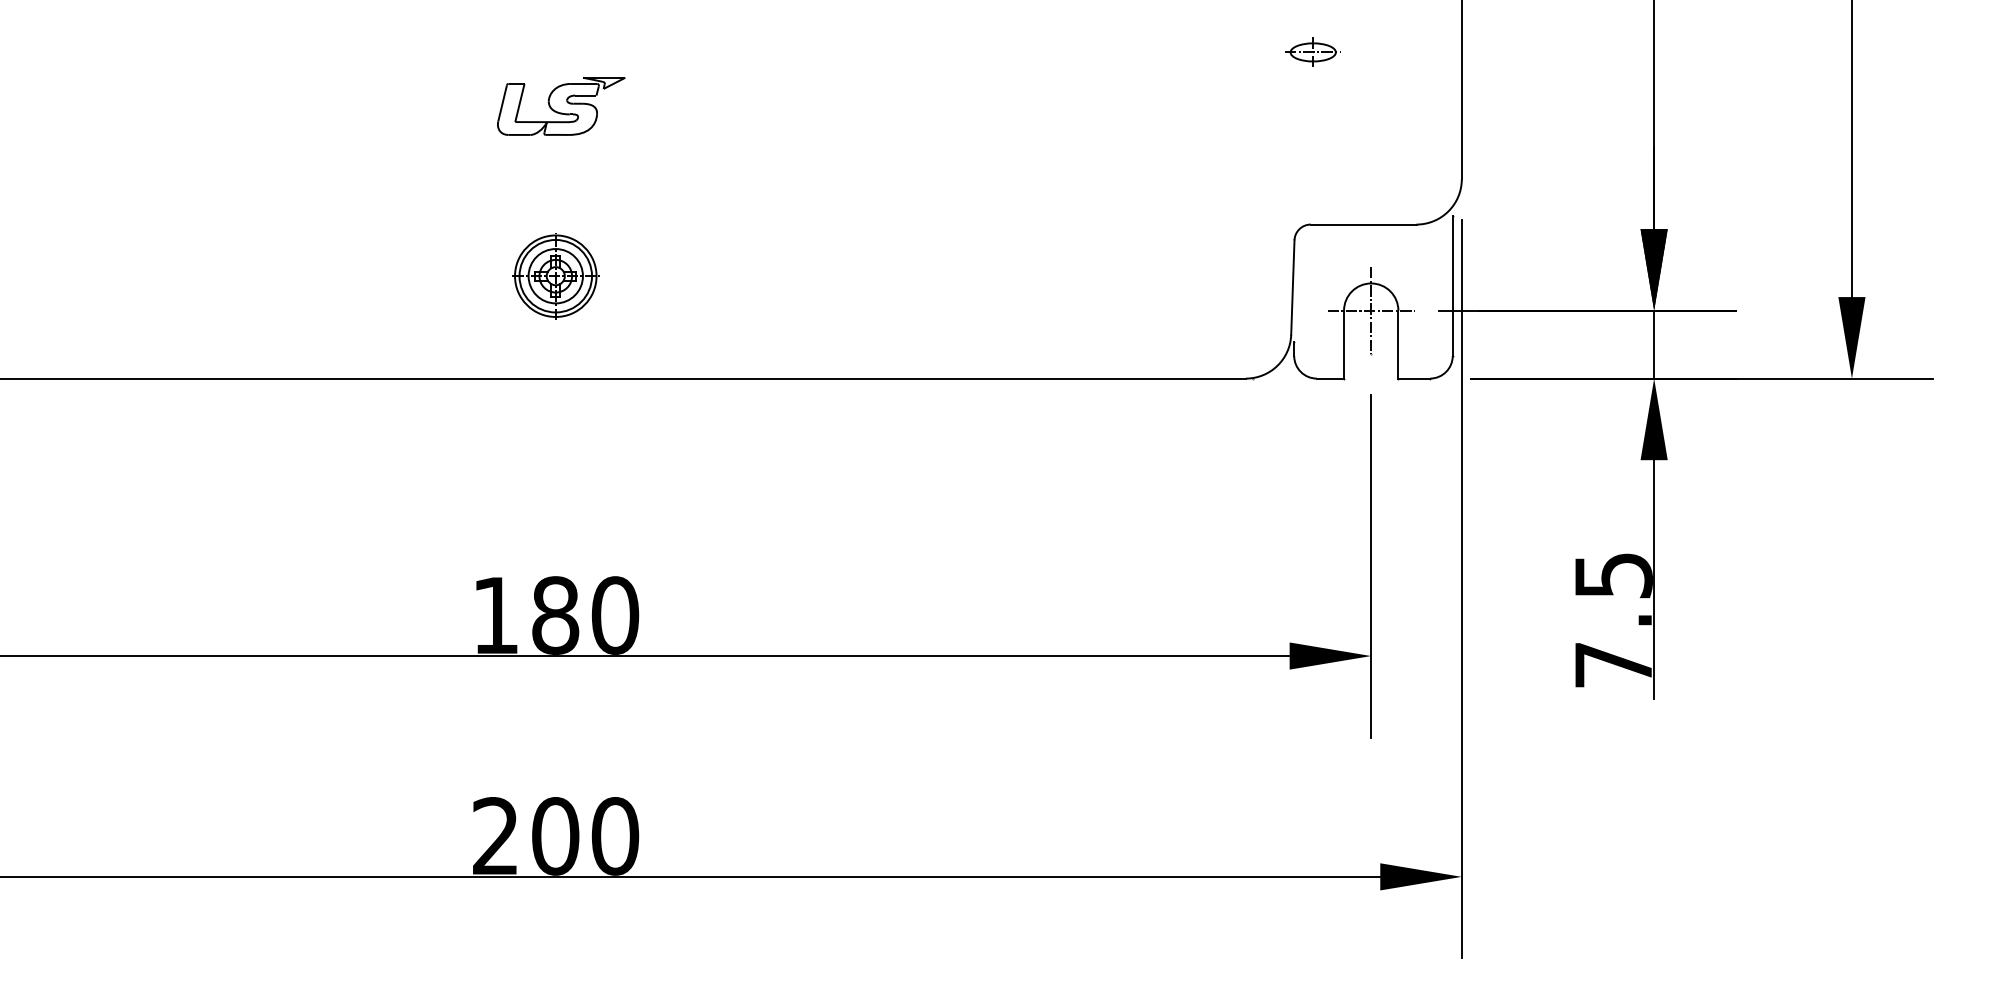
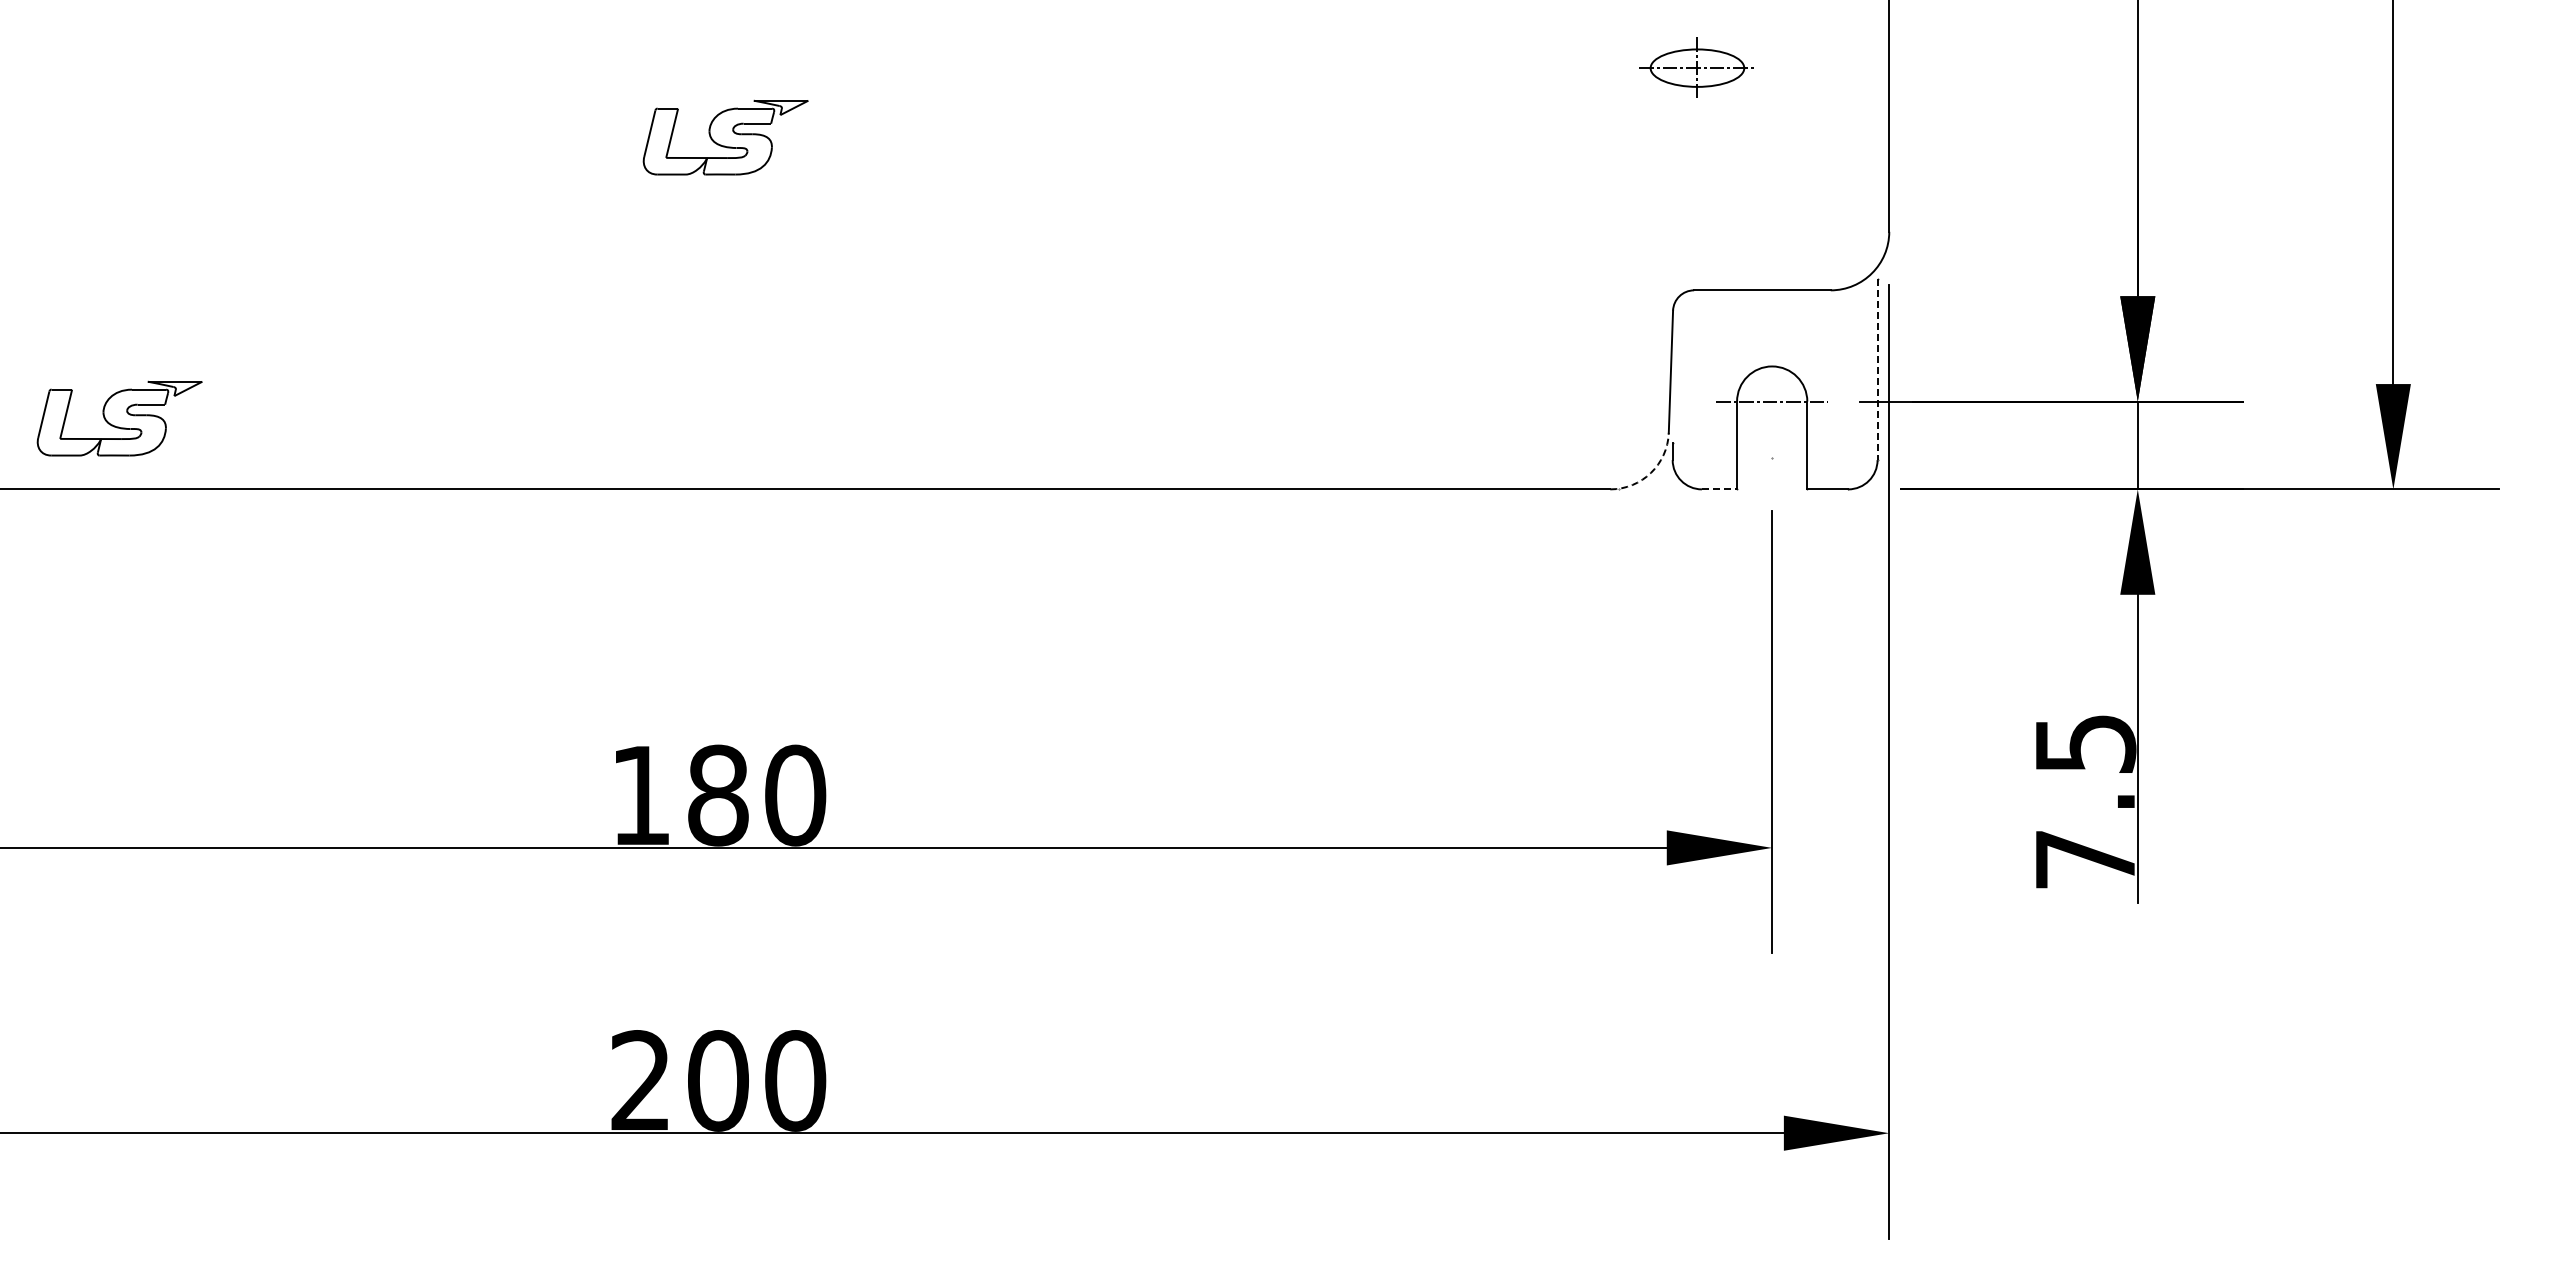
part: (1312, 52) -> (1696, 67), size x1.6
part: (555, 276) -> (718, 357), removed
line: (1452, 285) -> (1877, 369), solid -> dashed
line: (1371, 310) -> (1772, 401), removed
part: (92, 323) -> (119, 418), added
arc: (1277, 365) -> (1650, 472), solid -> dashed
line: (1330, 378) -> (1719, 489), solid -> dashed

